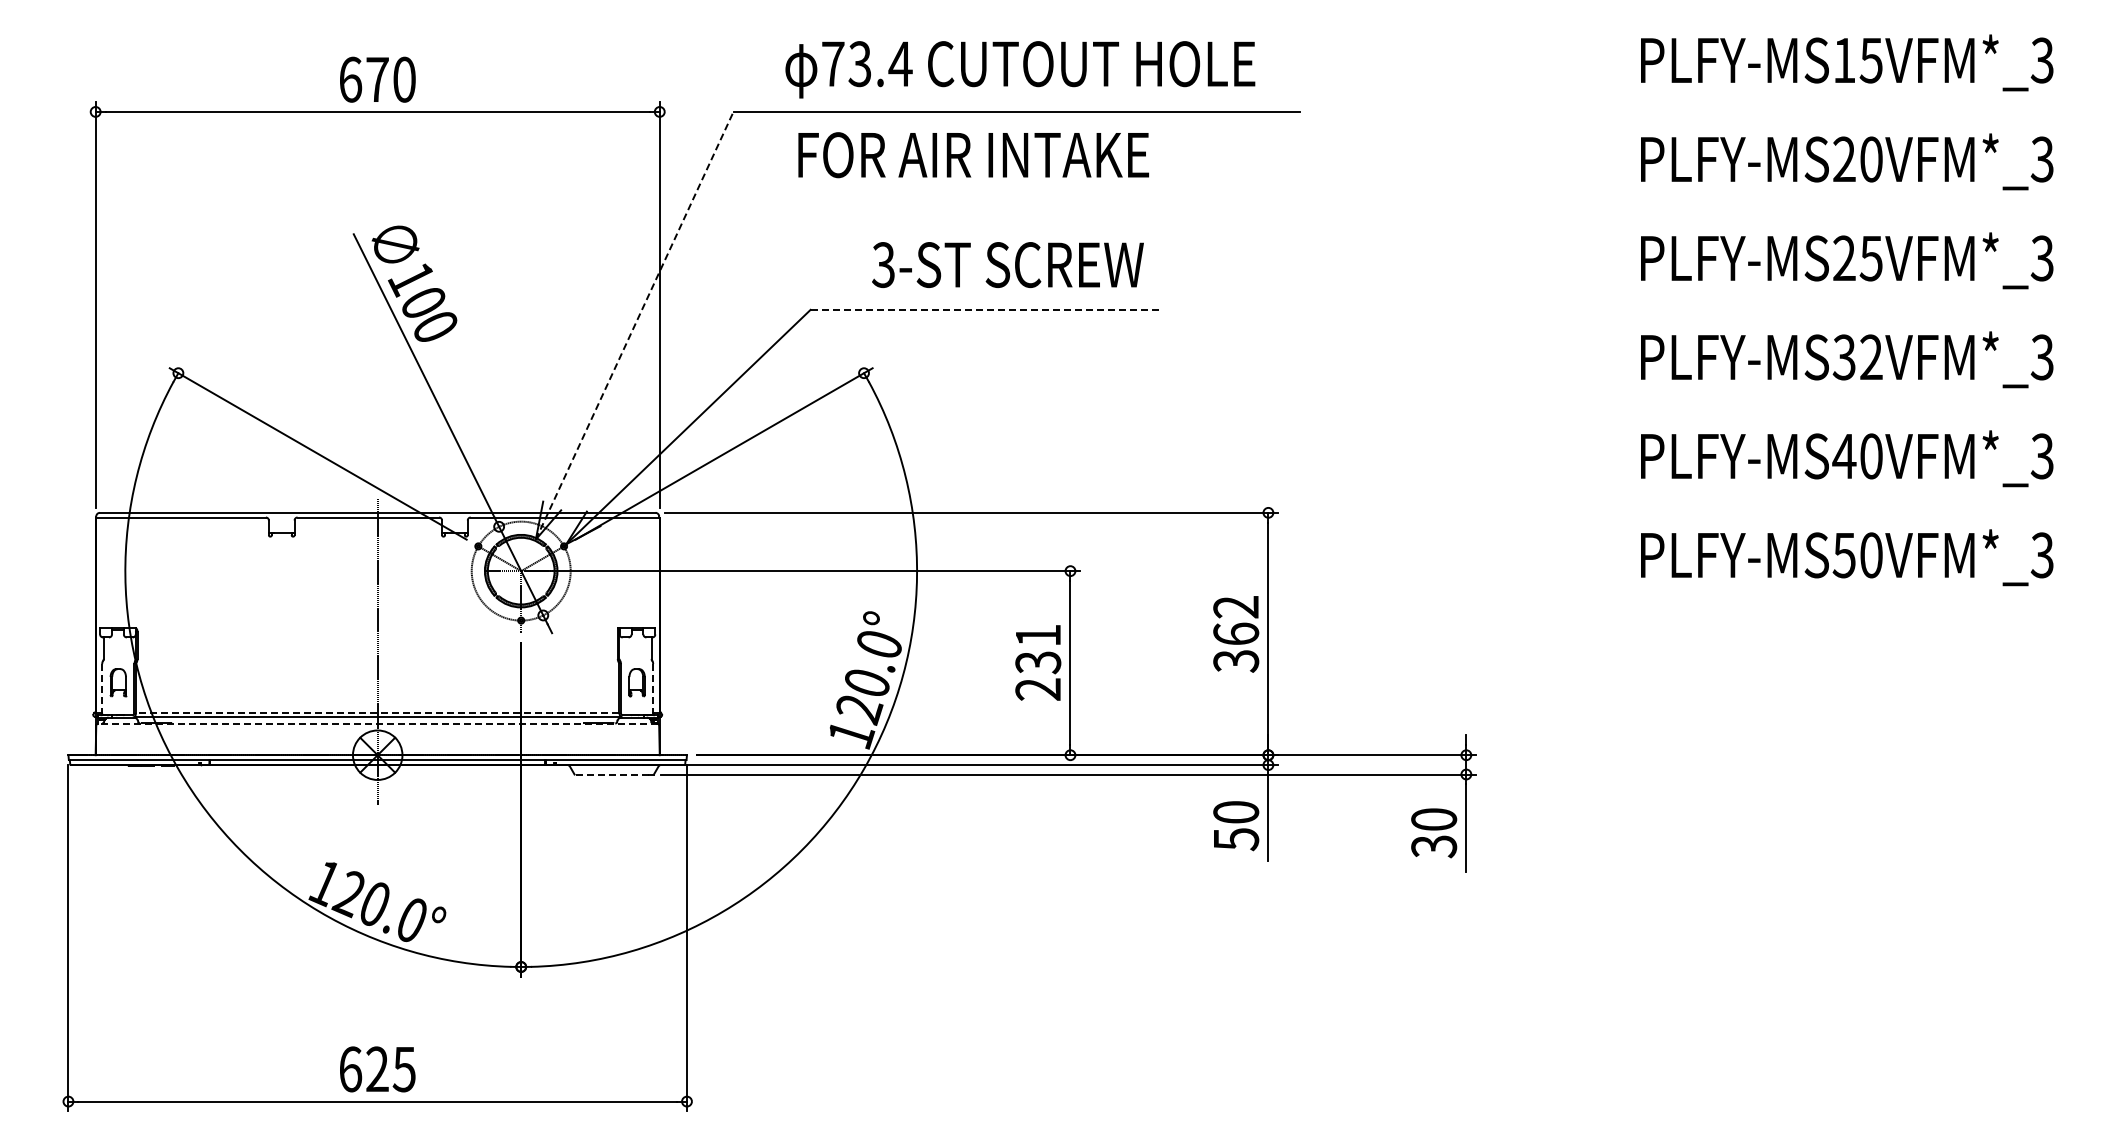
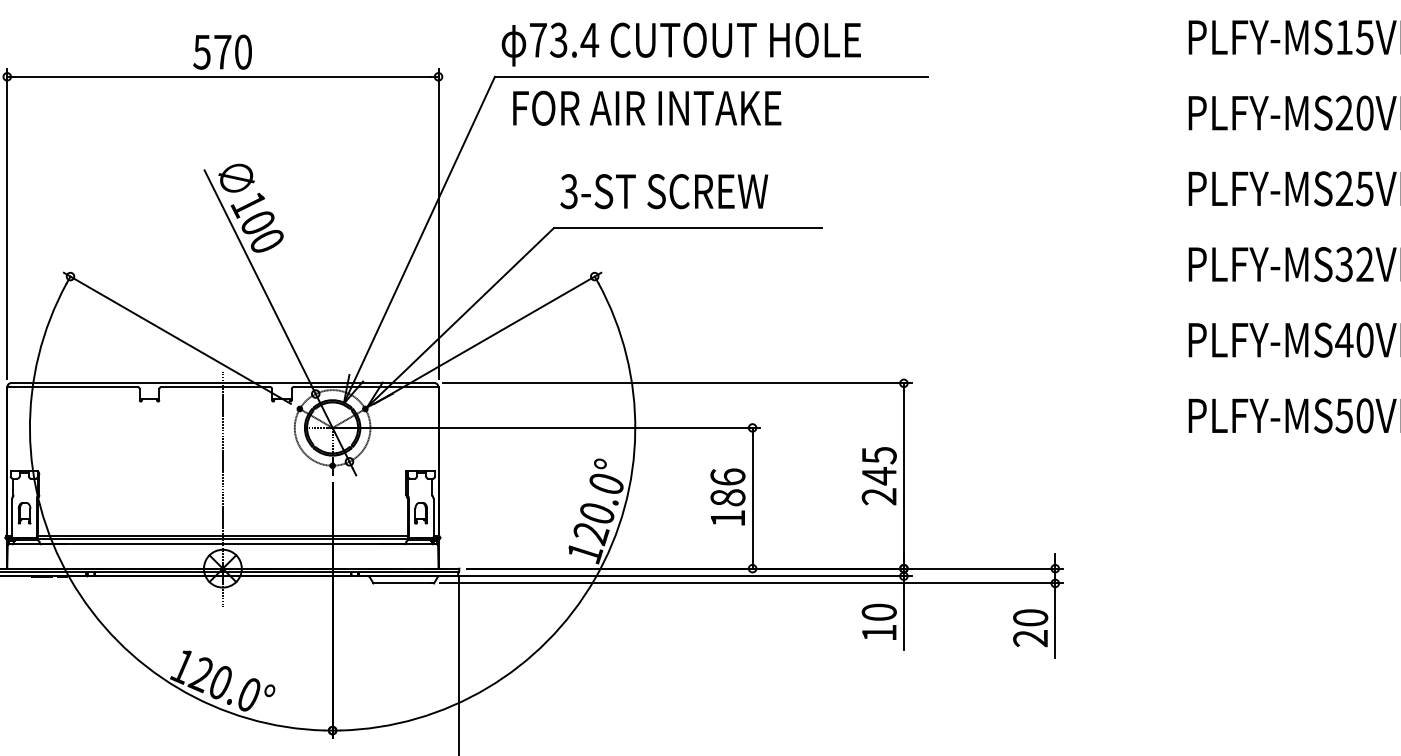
text: (1020, 69) -> (681, 44), moved
text: (350, 79) -> (202, 52), 670 -> 570
text: (973, 155) -> (647, 108), moved
text: (1007, 264) -> (663, 191), moved
line: (986, 309) -> (688, 227), dashed -> solid
line: (634, 325) -> (419, 240), dashed -> solid
text: (1236, 634) -> (879, 476), 362 -> 245
text: (1038, 662) -> (728, 497), 231 -> 186
line: (102, 689) -> (12, 518), dashed -> solid
line: (653, 689) -> (433, 518), dashed -> solid
line: (377, 712) -> (222, 536), dashed -> solid
line: (377, 723) -> (222, 544), dashed -> solid
line: (611, 774) -> (401, 583), dashed -> solid
text: (1236, 839) -> (879, 633), 50 -> 10
text: (1434, 846) -> (1030, 638), 30 -> 20

